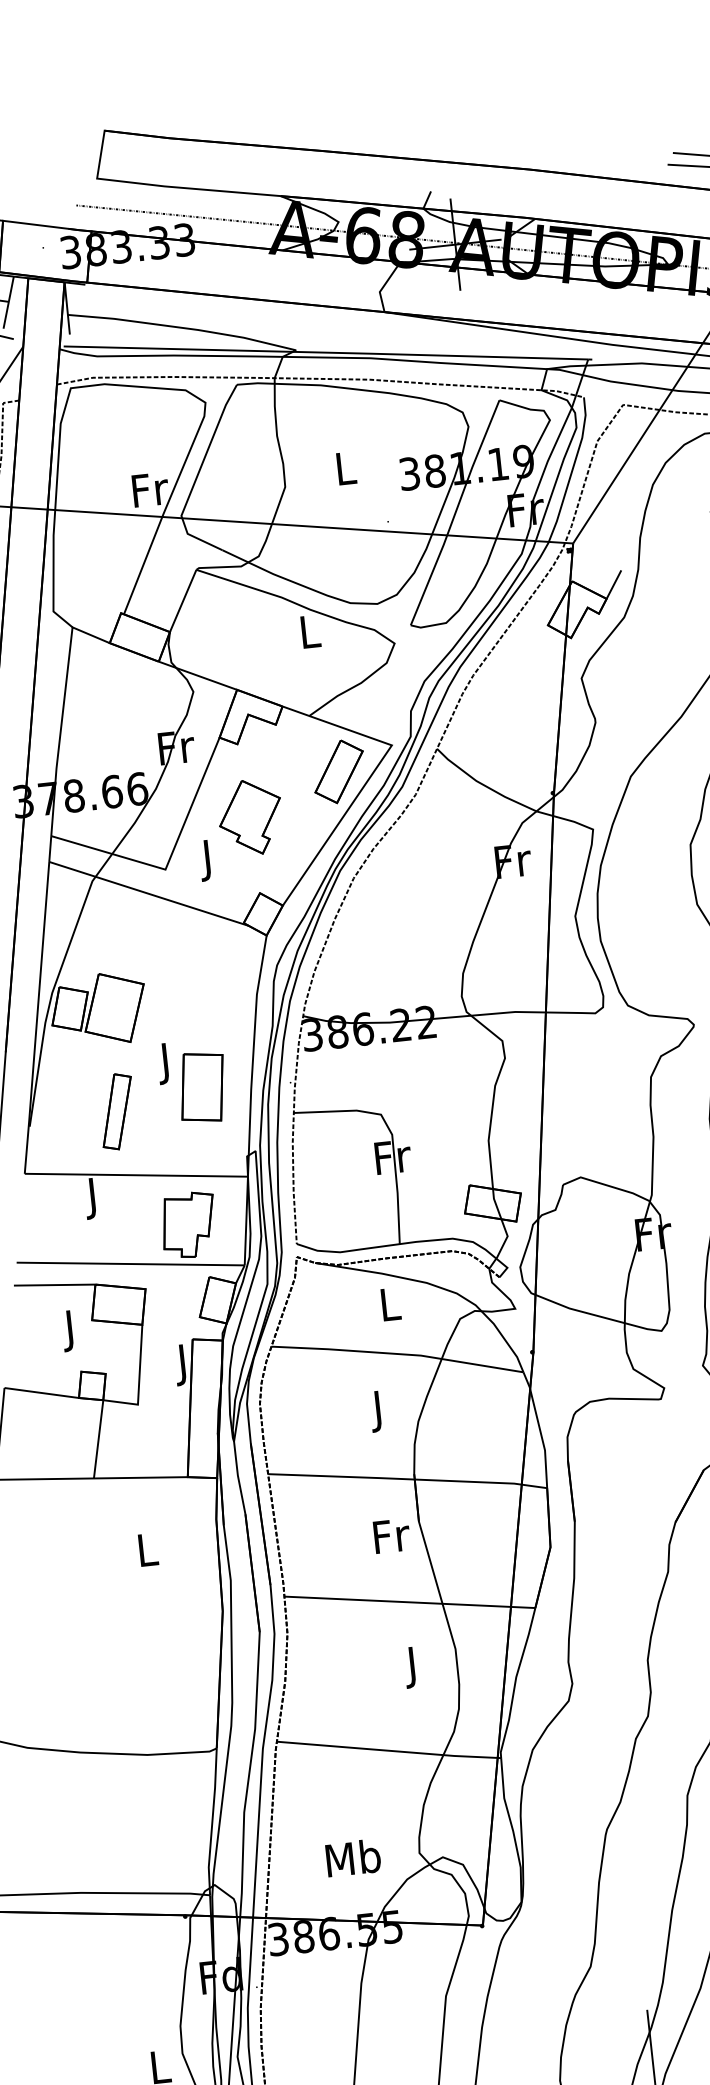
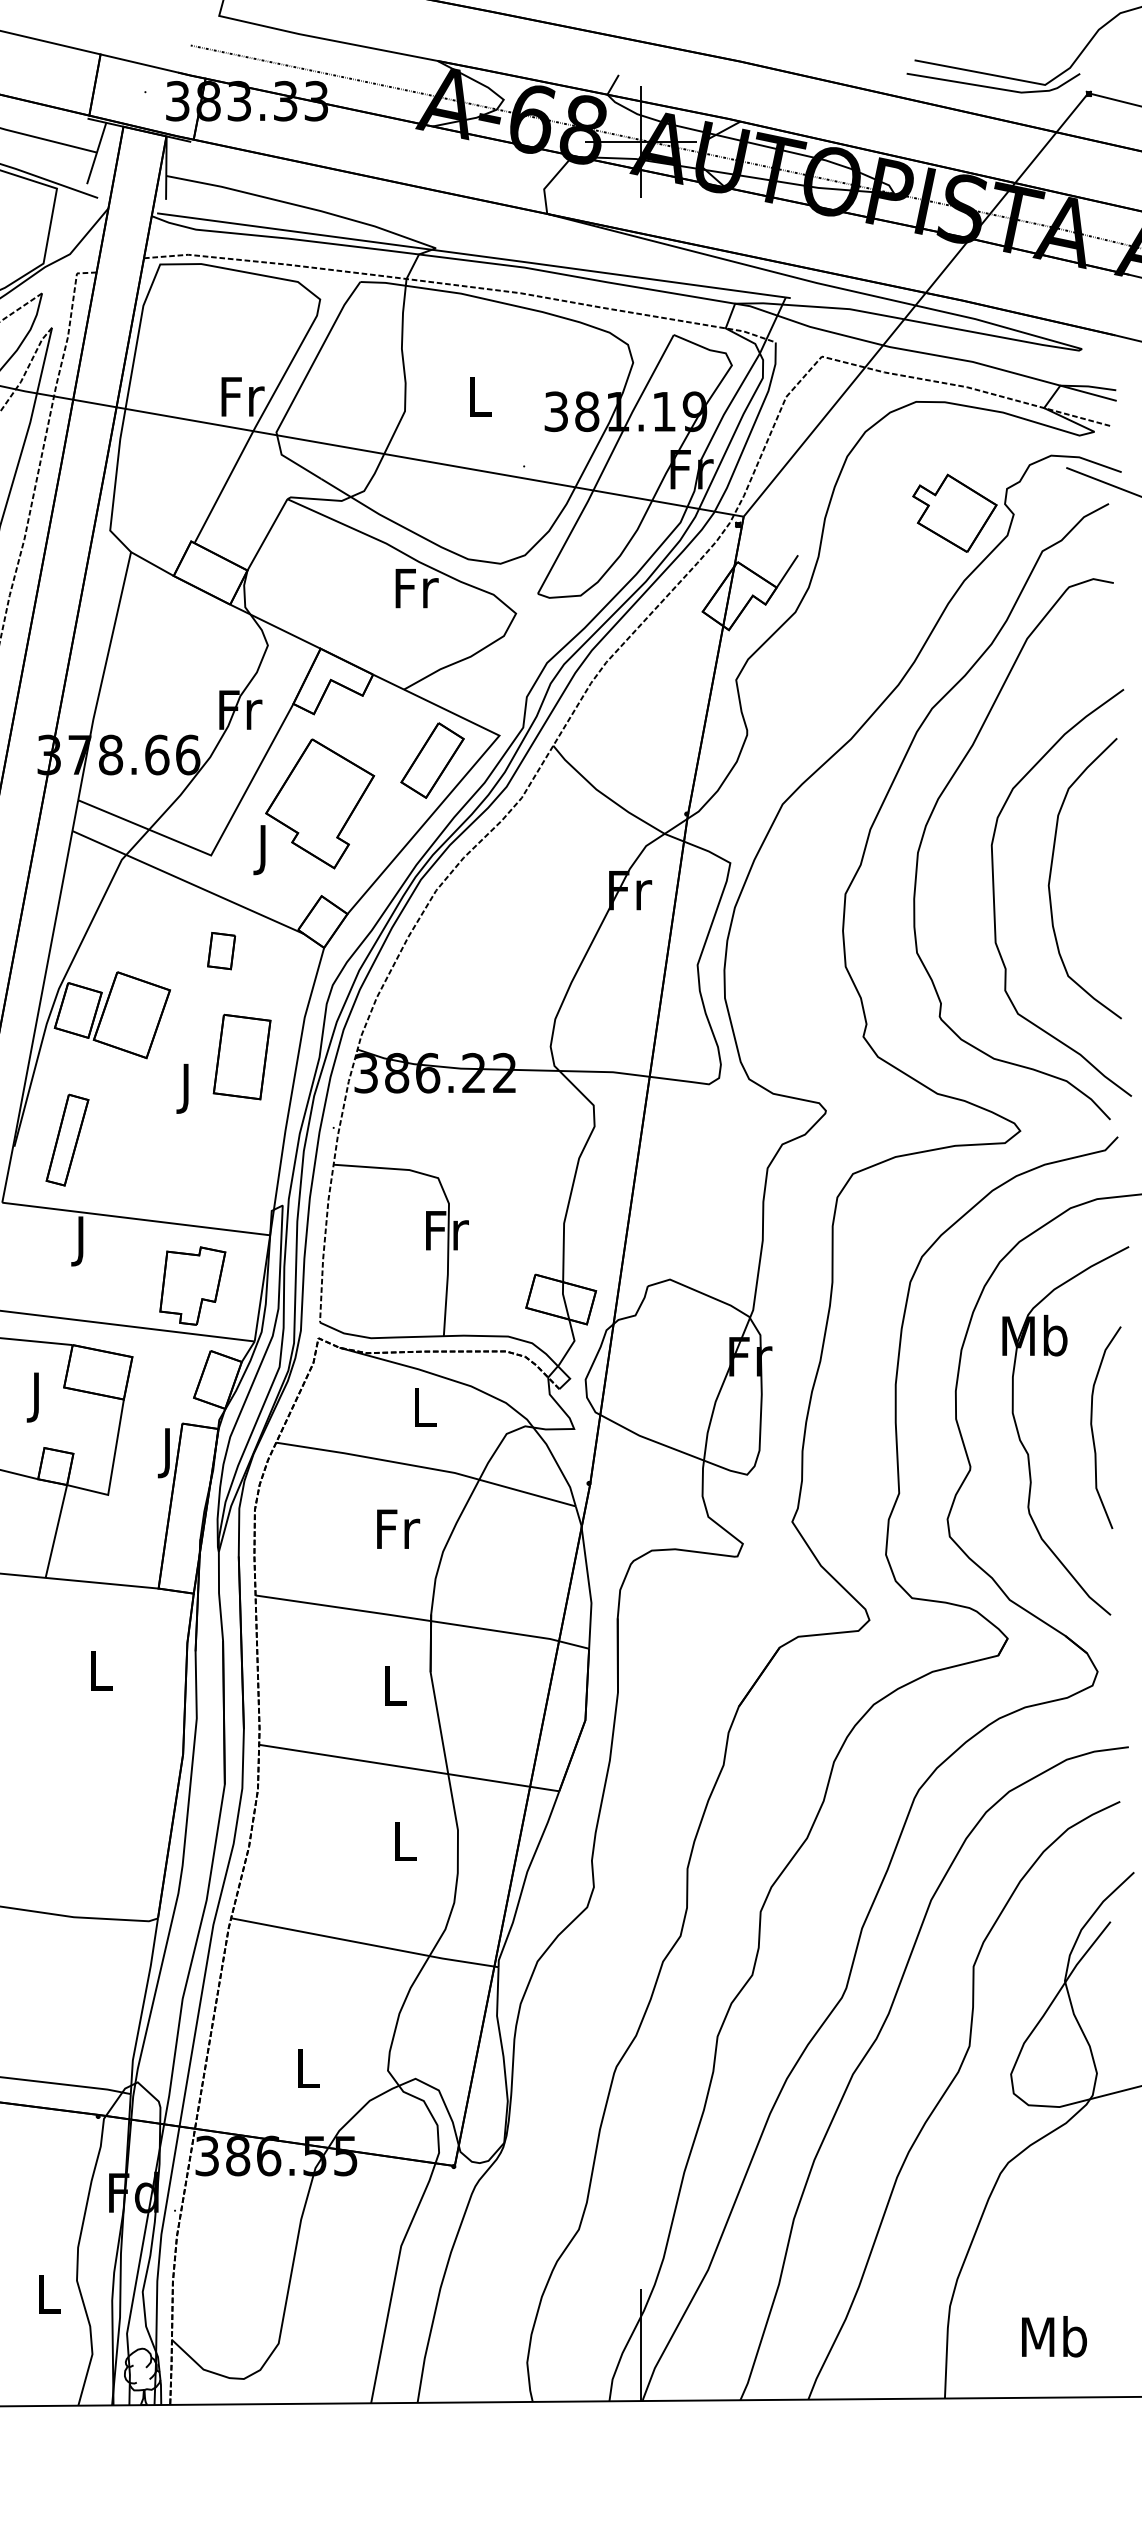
text: (310, 631) -> (416, 588), L -> Fr
part: (250, 817) -> (320, 803), size x1.43
part: (182, 947) -> (221, 951), added
part: (201, 1087) -> (241, 1056), moved
part: (117, 1111) -> (67, 1139), moved
text: (380, 1411) -> (398, 1534), J -> Fr
text: (392, 1535) -> (396, 1685), Fr -> L
text: (413, 1667) -> (405, 1846), J -> L
text: (353, 1857) -> (307, 2067), Mb -> L

